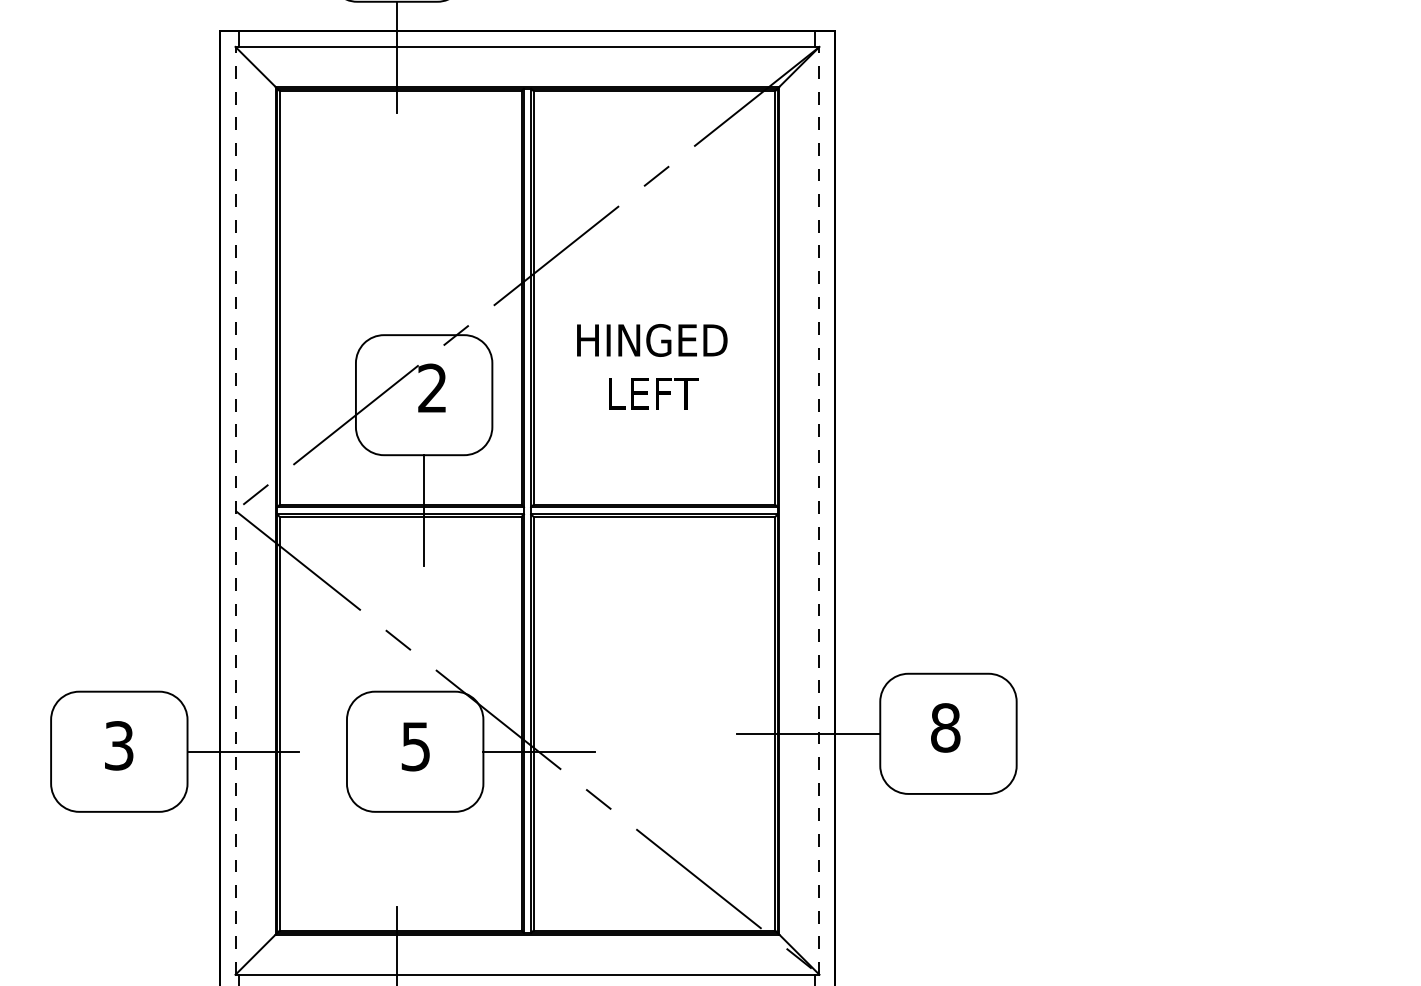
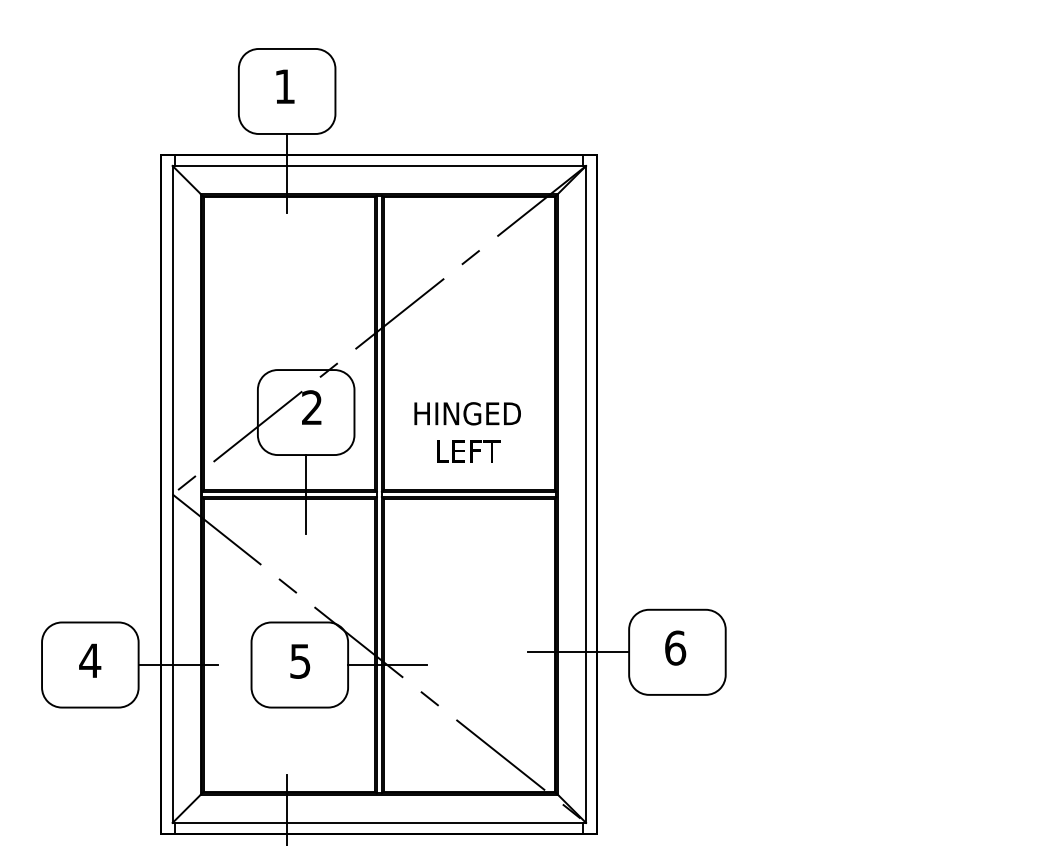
text: (651, 366) -> (467, 432), moved
line: (235, 509) -> (172, 493), dashed -> solid
line: (820, 509) -> (586, 493), dashed -> solid
text: (945, 727) -> (675, 647), 8 -> 6
text: (119, 745) -> (90, 660), 3 -> 4

